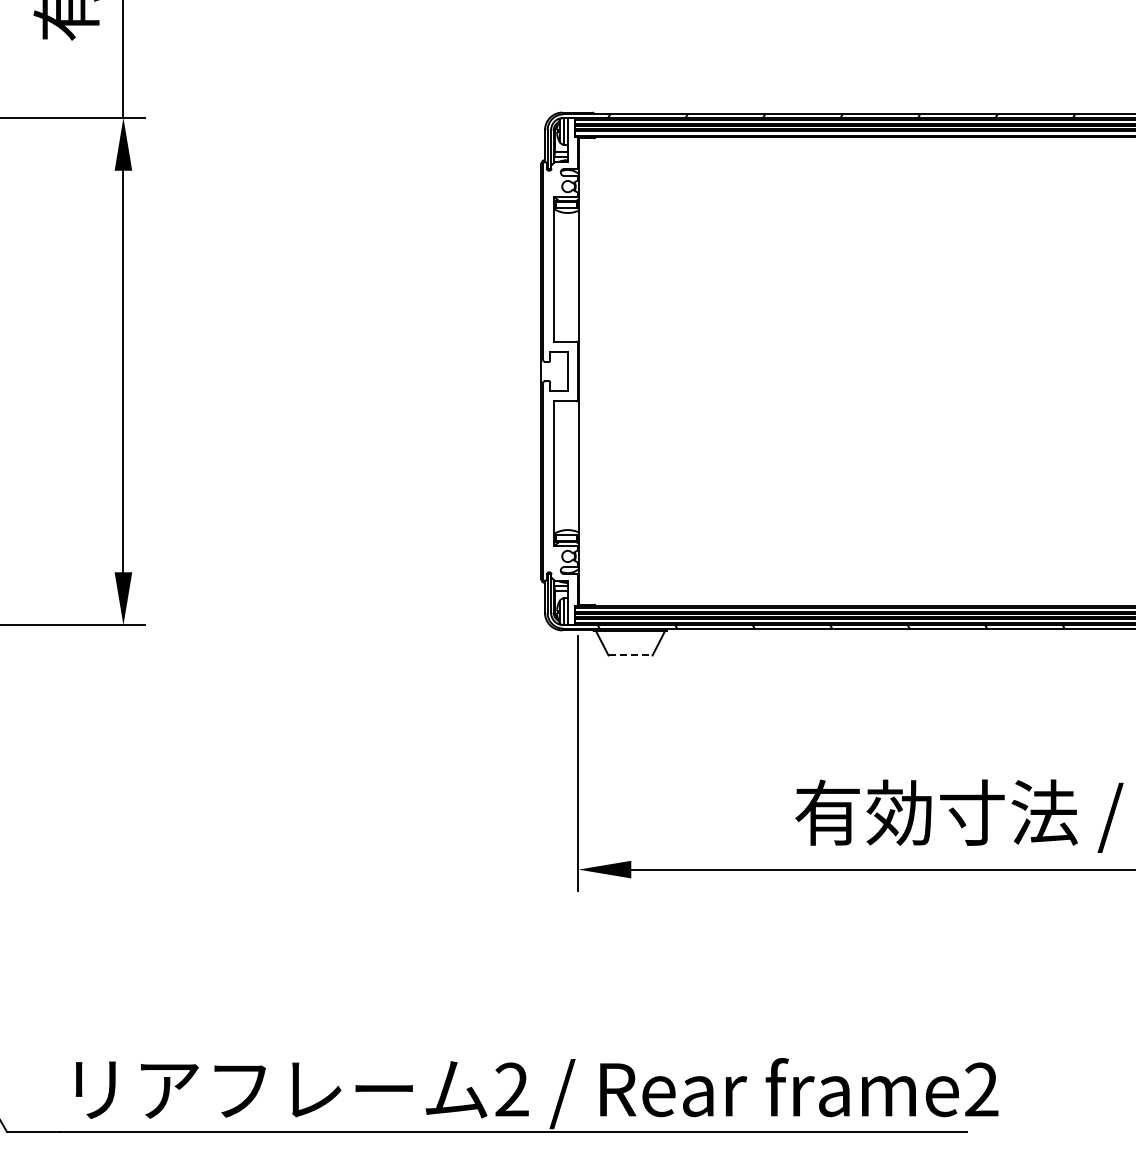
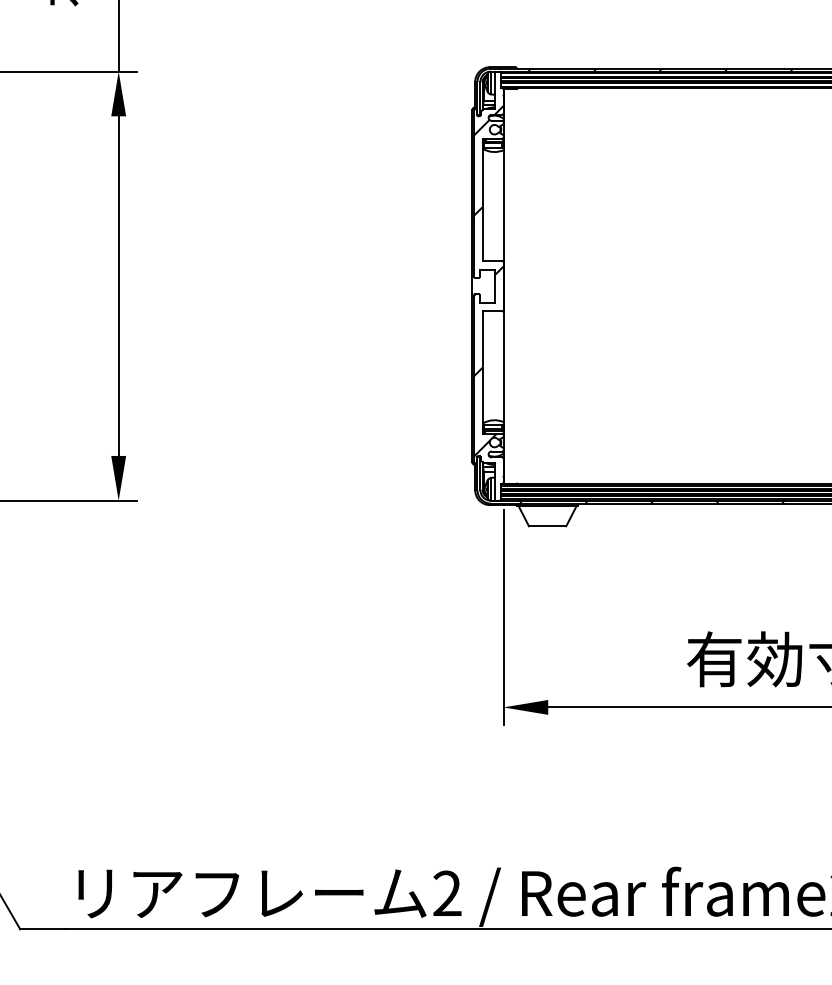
hatch: (560, 365) -> (488, 281), added
line: (631, 655) -> (548, 526), dashed -> solid

